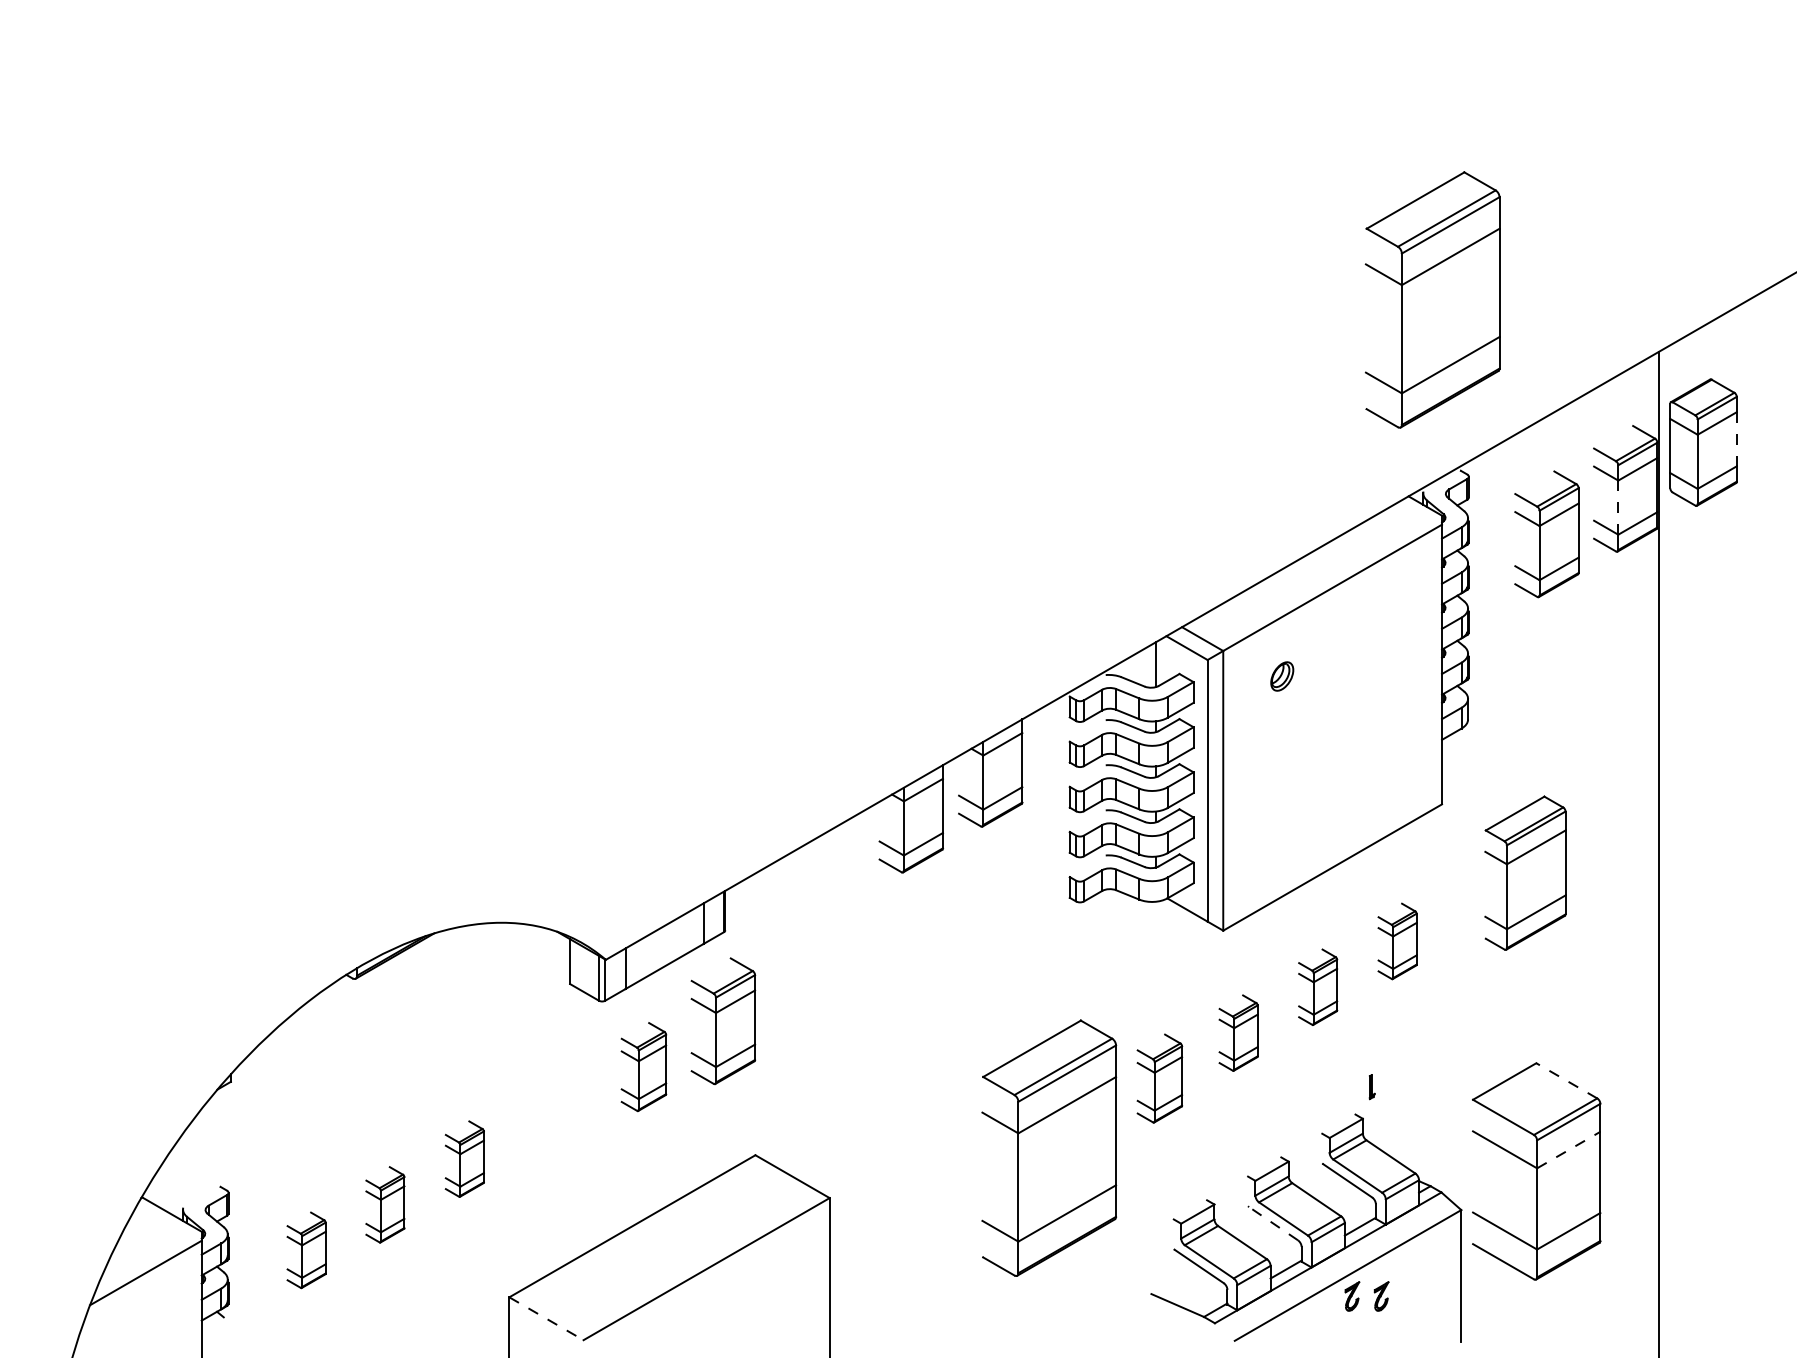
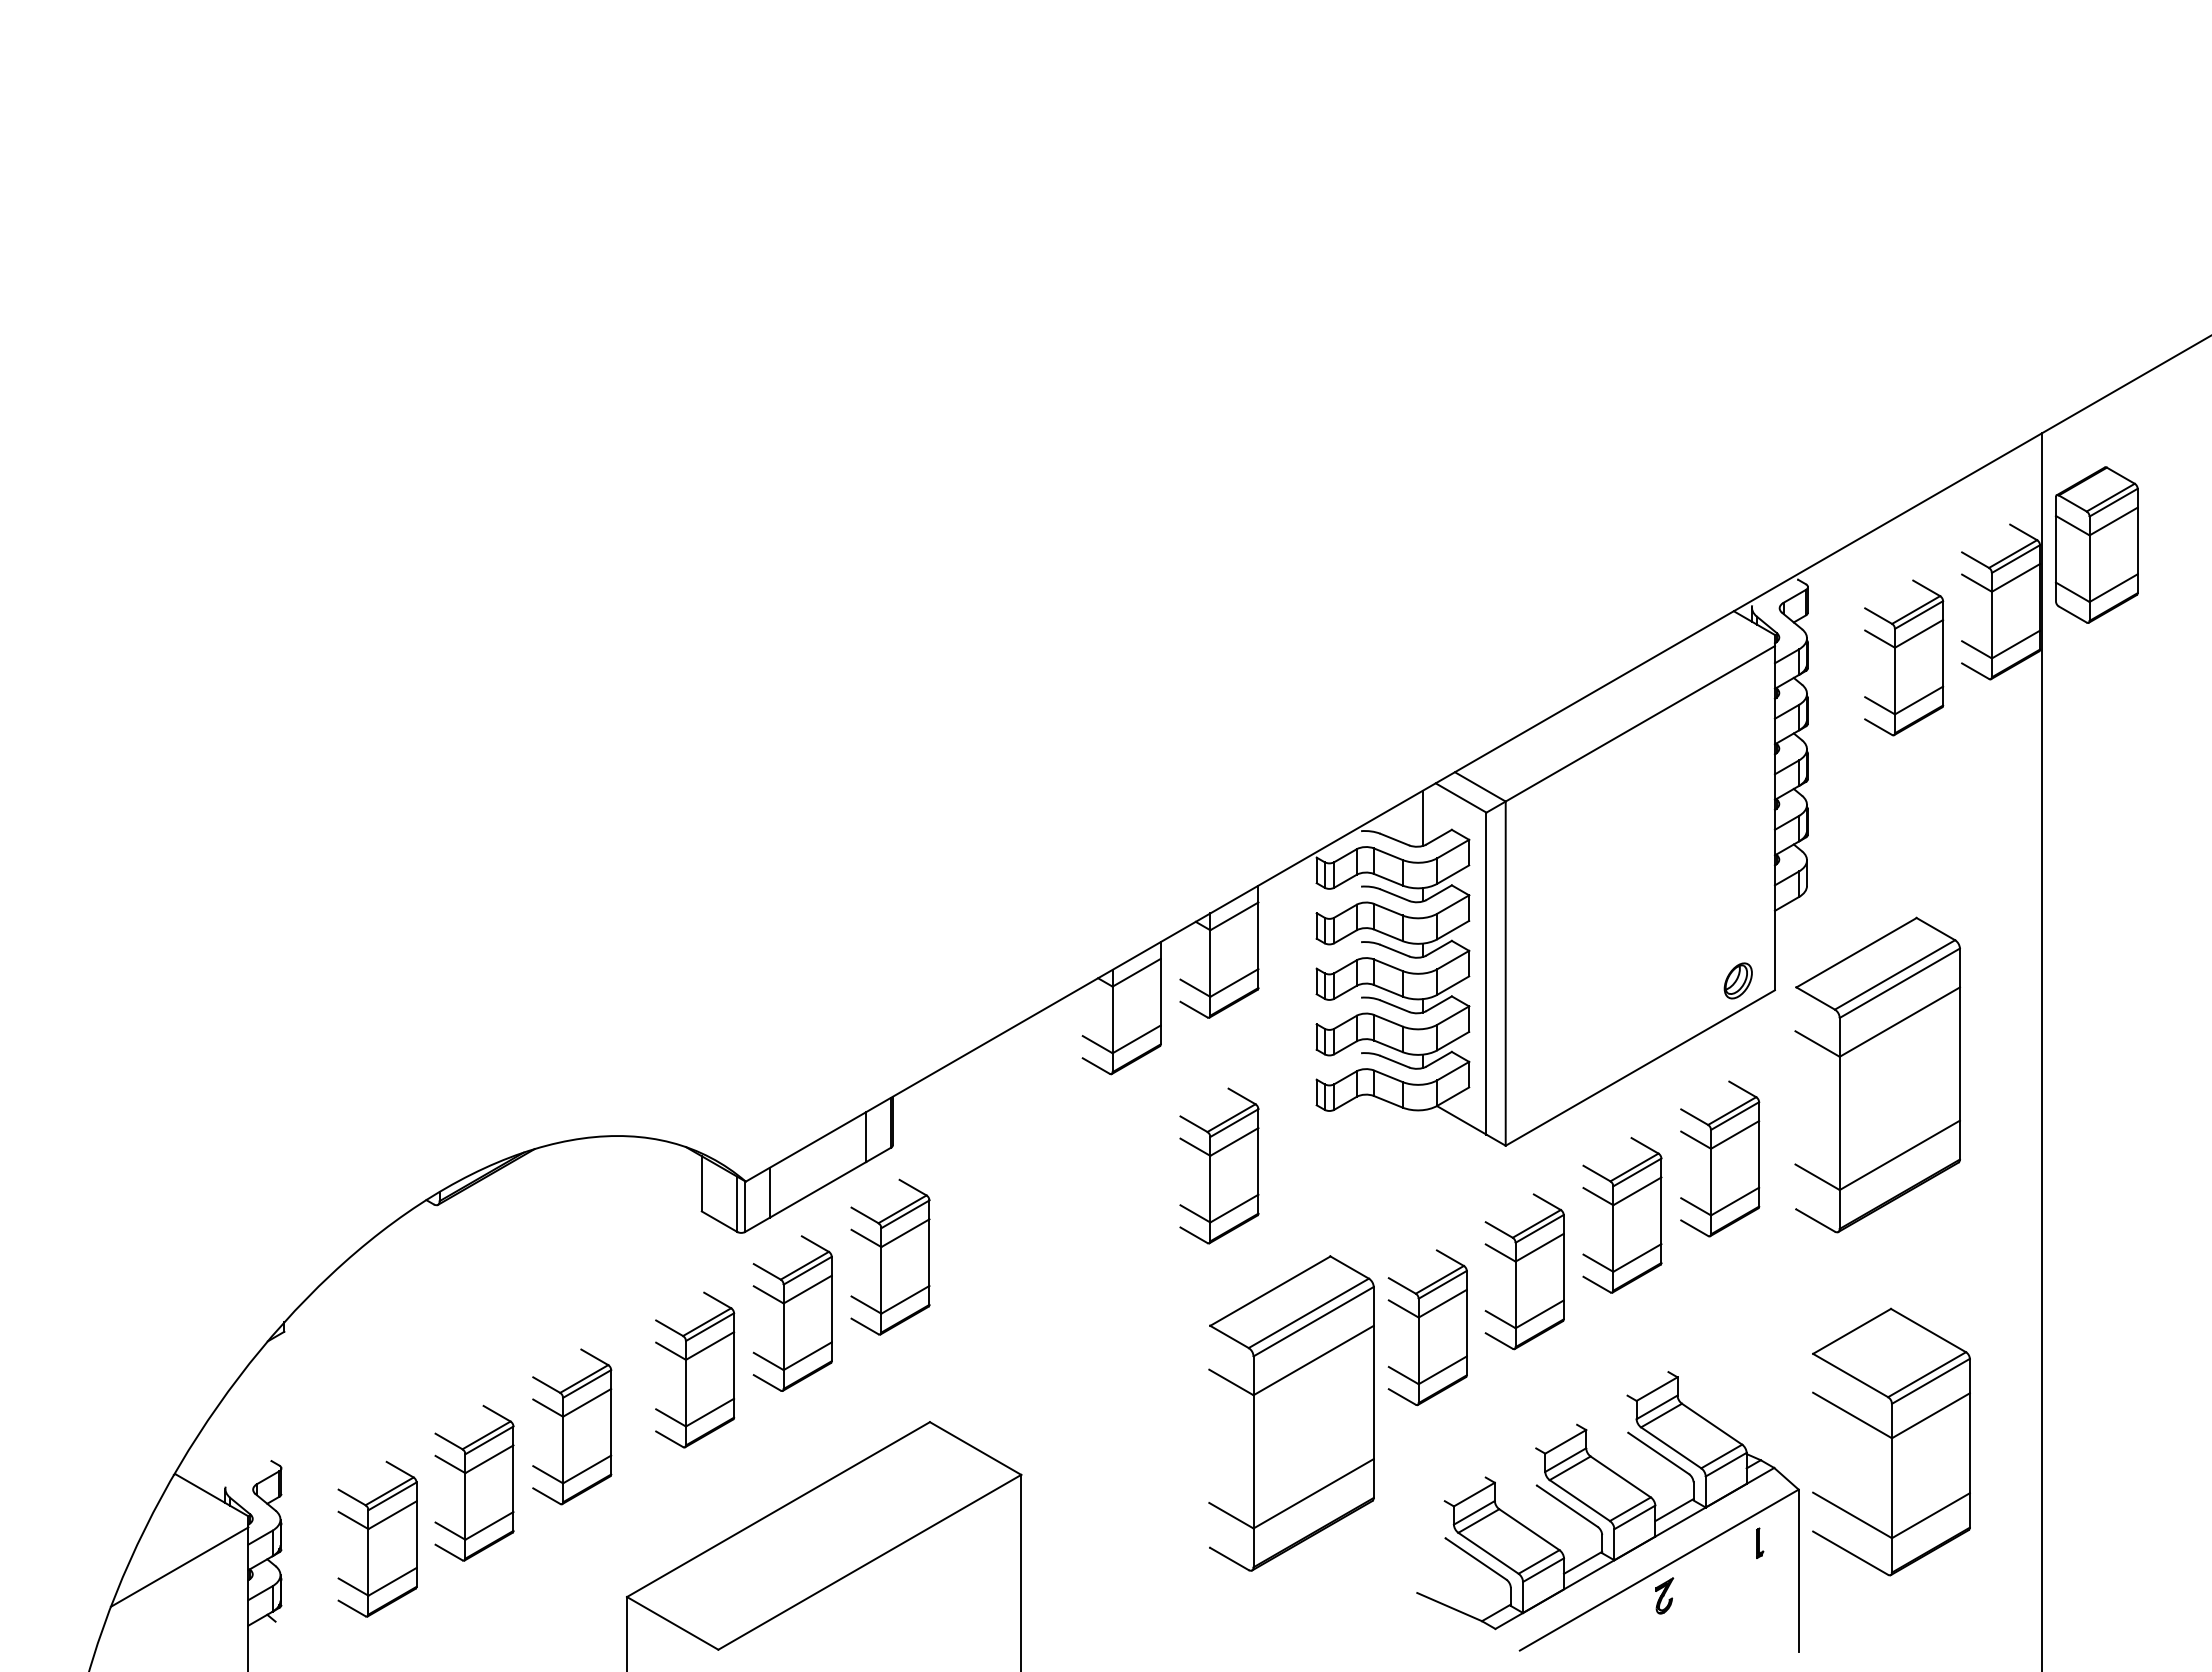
part: (1432, 299) -> (1763, 369), removed
line: (1736, 439) -> (2137, 541), dashed -> solid
line: (1617, 507) -> (1991, 624), dashed -> solid
part: (1281, 676) -> (1737, 980), moved
part: (1525, 872) -> (1877, 1074), size x1.67
part: (1397, 941) -> (1720, 1158), size x1.67
part: (990, 946) -> (1219, 1165), added
part: (1318, 987) -> (1622, 1215), size x1.67
part: (1238, 1032) -> (1524, 1271), size x1.67
part: (643, 1066) -> (792, 1313), size x1.43
part: (1159, 1078) -> (1427, 1327), size x1.43
line: (1566, 1080) -> (1928, 1330), dashed -> solid
part: (1372, 1086) -> (1760, 1542), moved
part: (564, 1112) -> (695, 1369), added
line: (1568, 1149) -> (1930, 1415), dashed -> solid
part: (465, 1158) -> (572, 1426), size x1.67
part: (385, 1204) -> (474, 1482), size x1.67
line: (1273, 1223) -> (1567, 1506), dashed -> solid
part: (306, 1249) -> (377, 1538), size x1.67
part: (1381, 1296) -> (1700, 1595), removed
line: (546, 1318) -> (672, 1623), dashed -> solid

